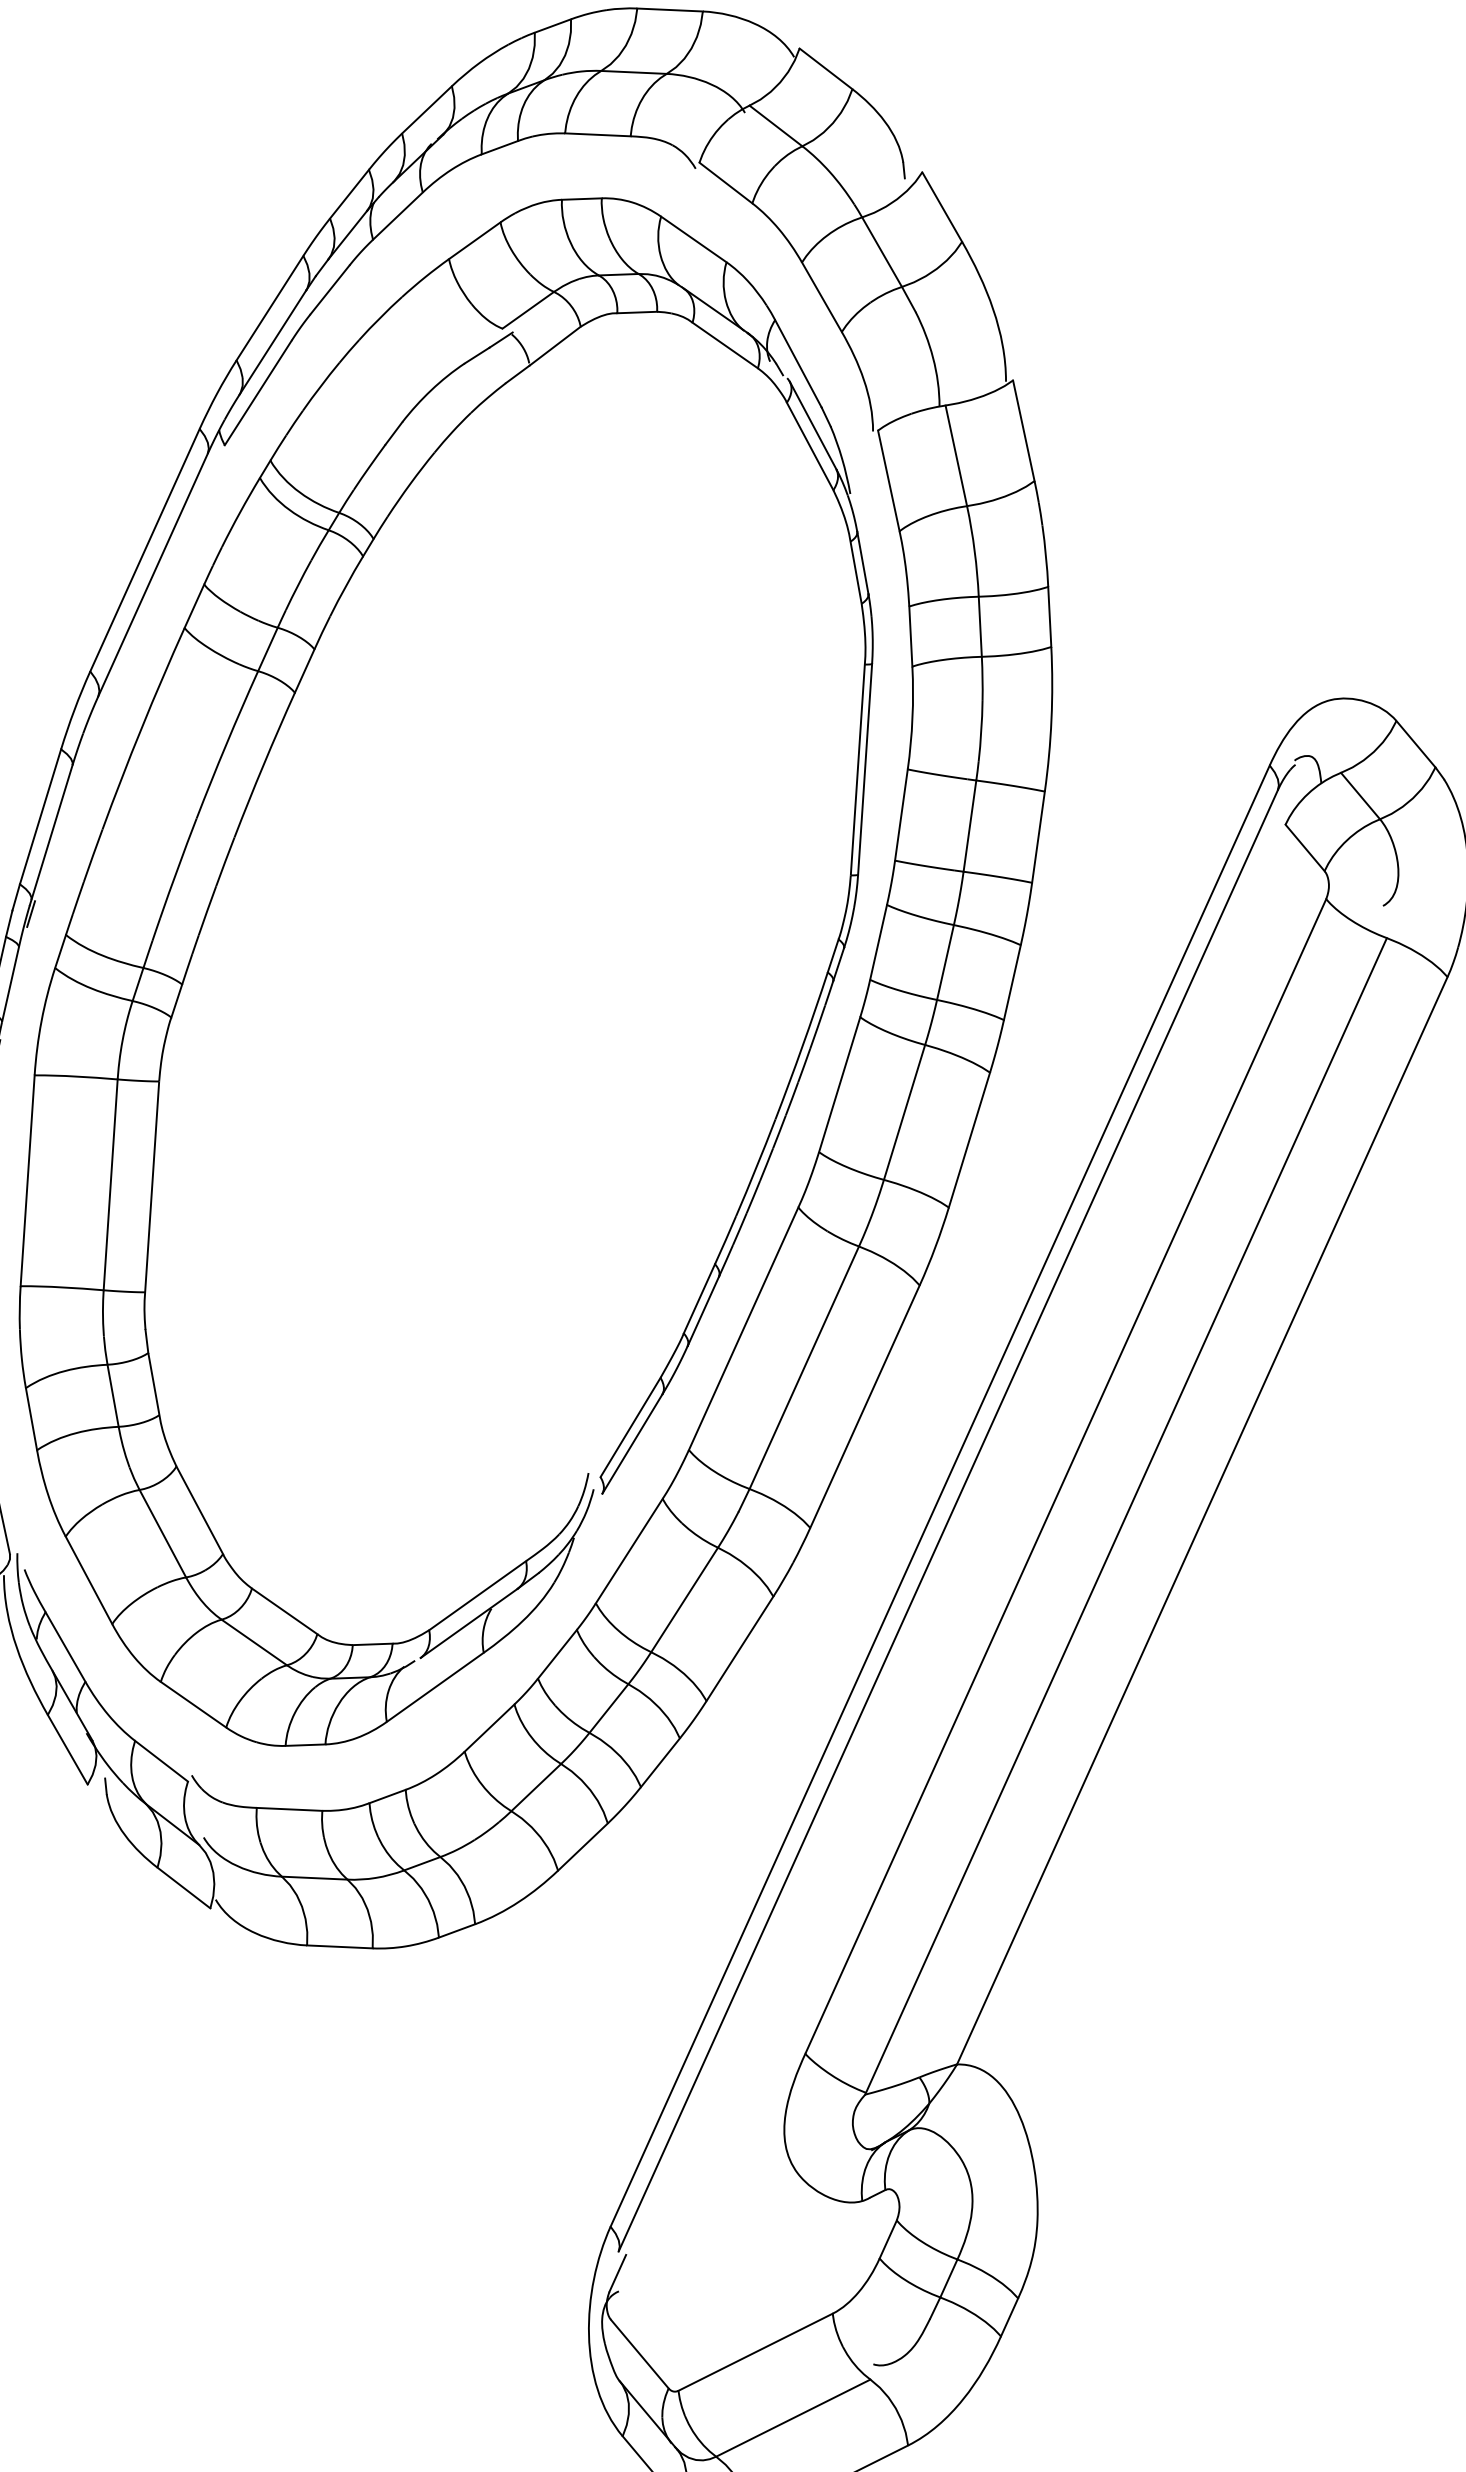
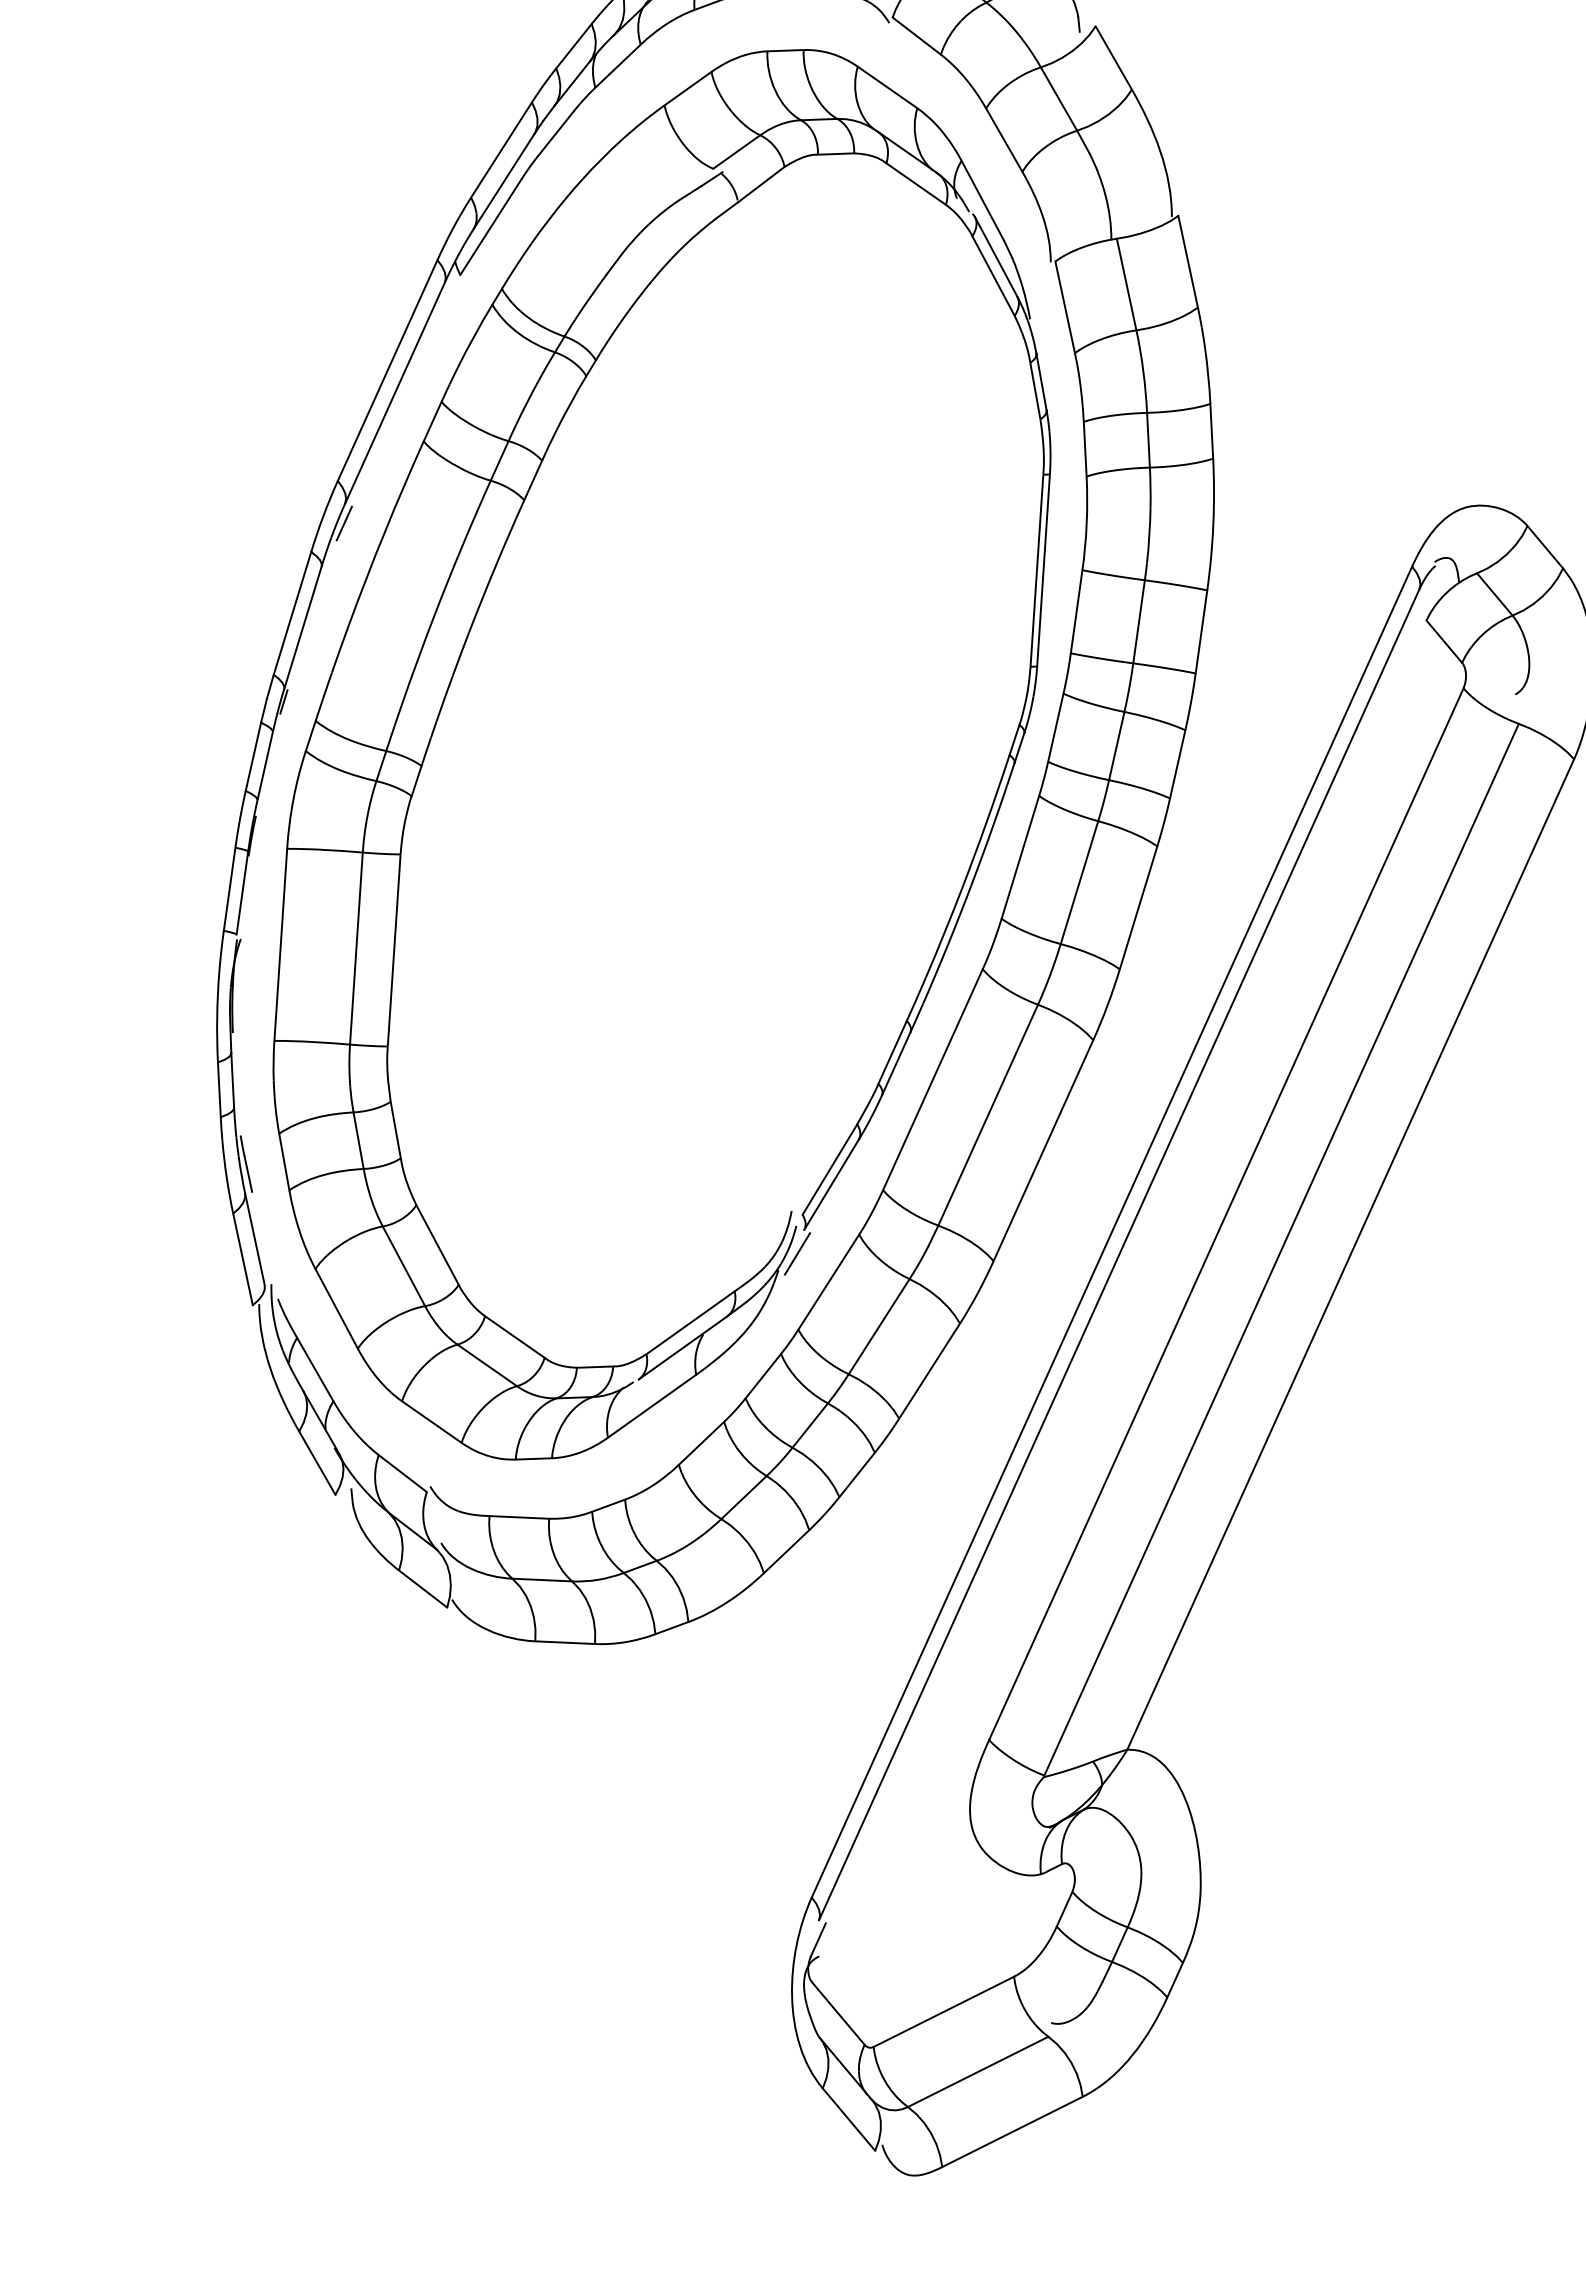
line: (96, 718) -> (343, 523), added
line: (594, 1519) -> (797, 1253), added

